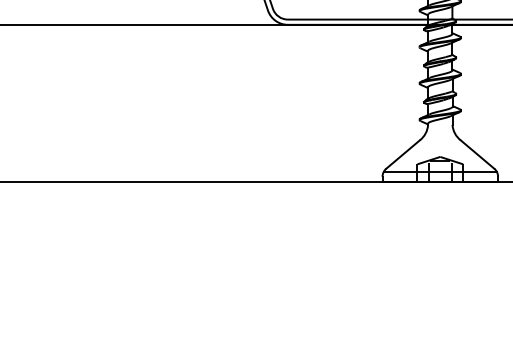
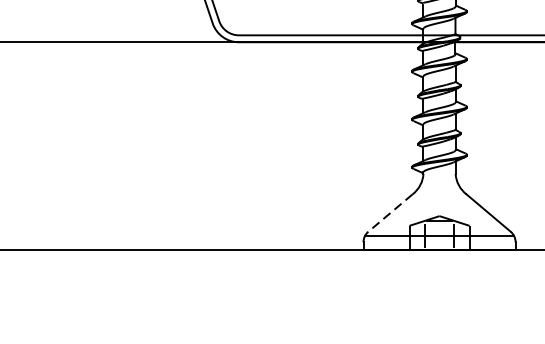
line: (403, 154) -> (391, 212), solid -> dashed

